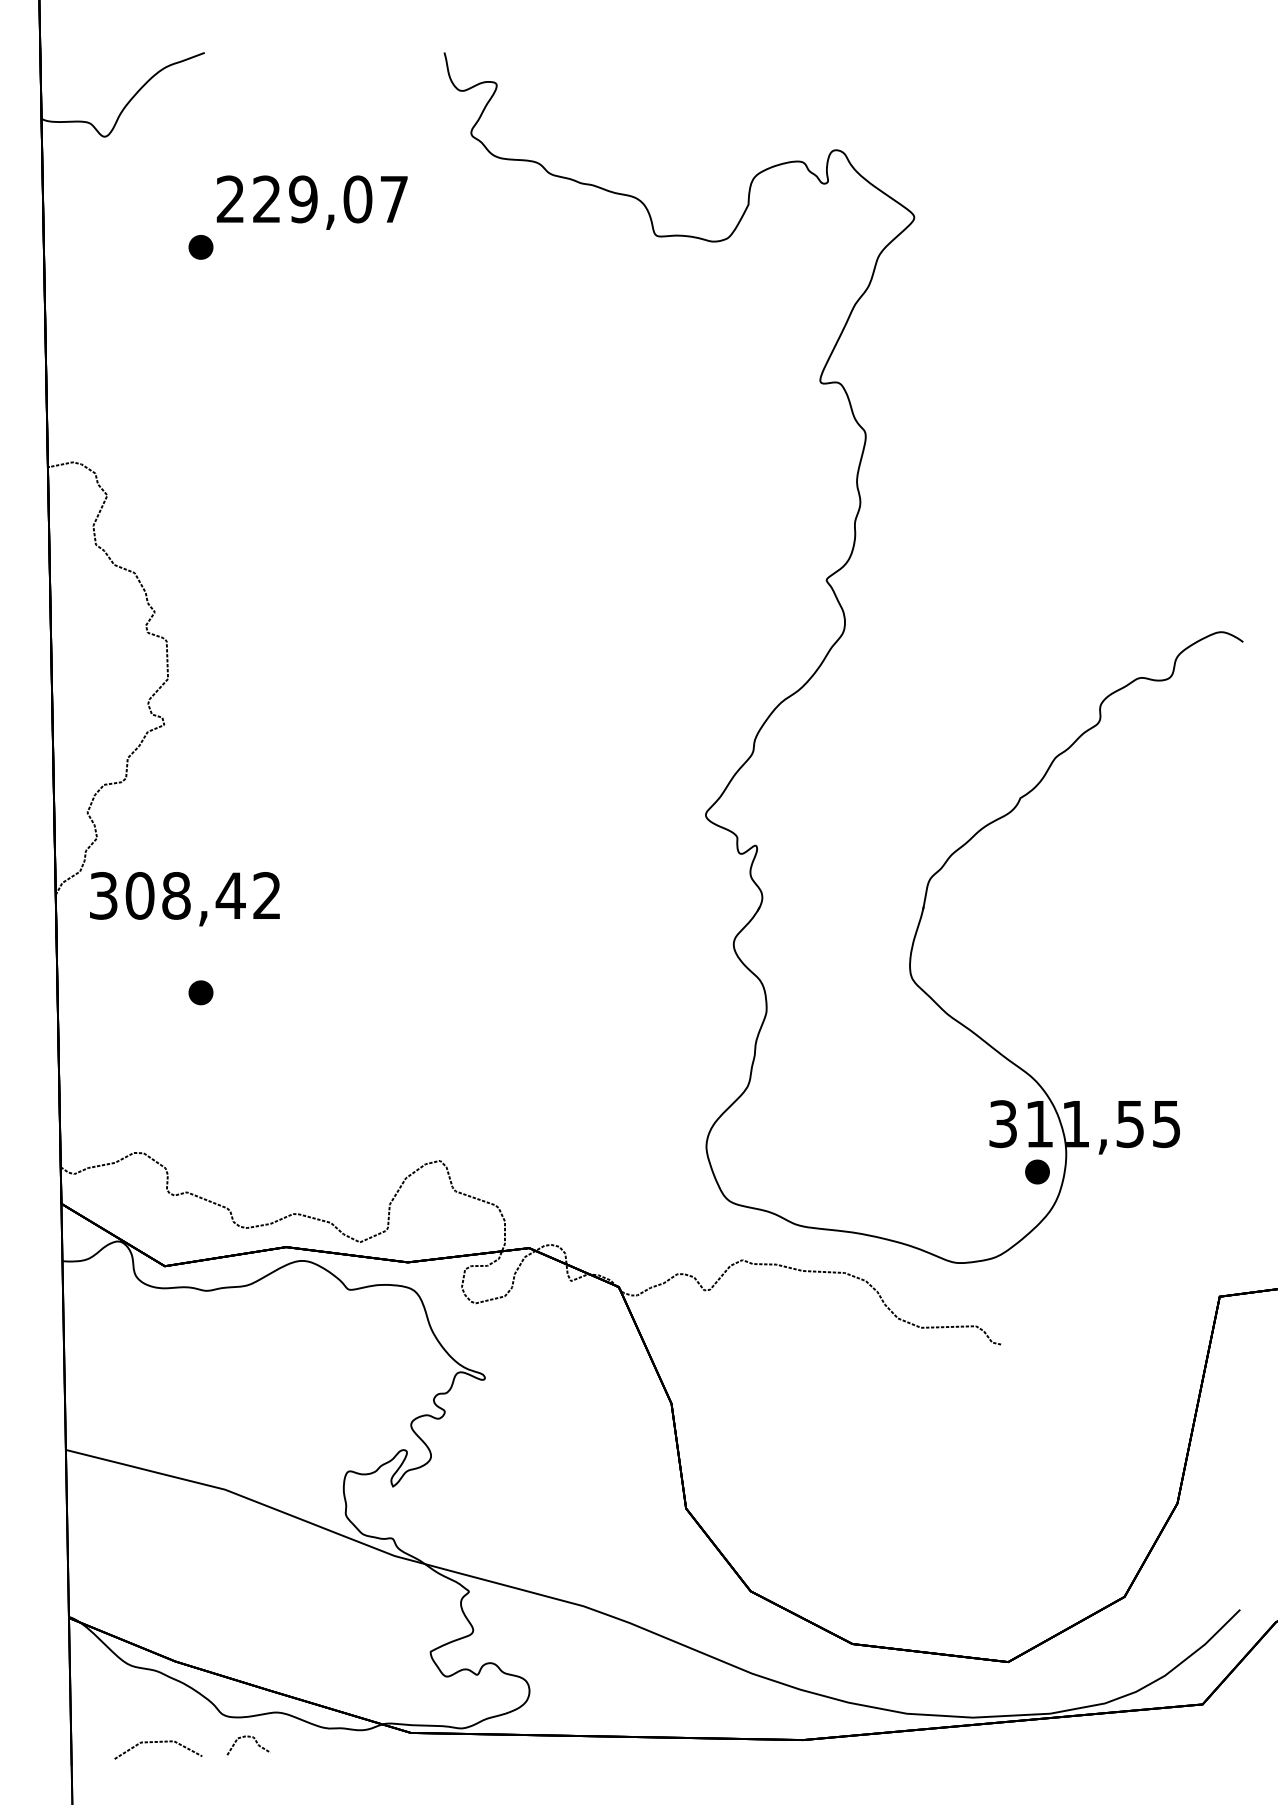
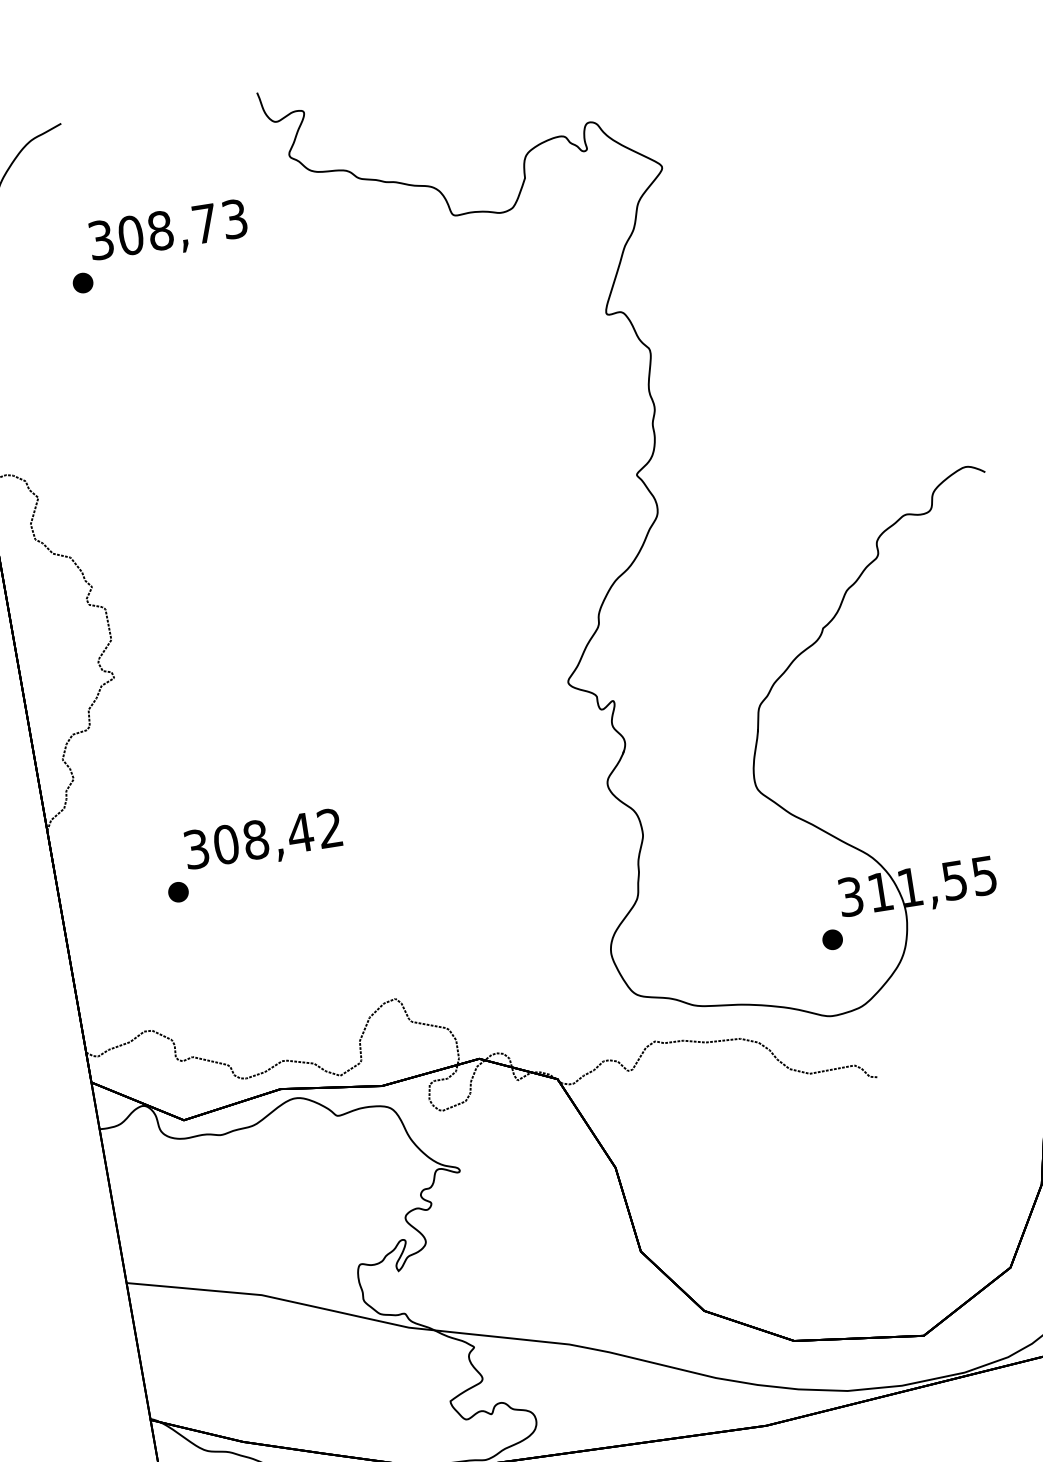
text: (311, 199) -> (167, 229), 229,07 -> 308,73
text: (184, 899) -> (263, 841), moved
part: (1037, 1171) -> (832, 939), moved

